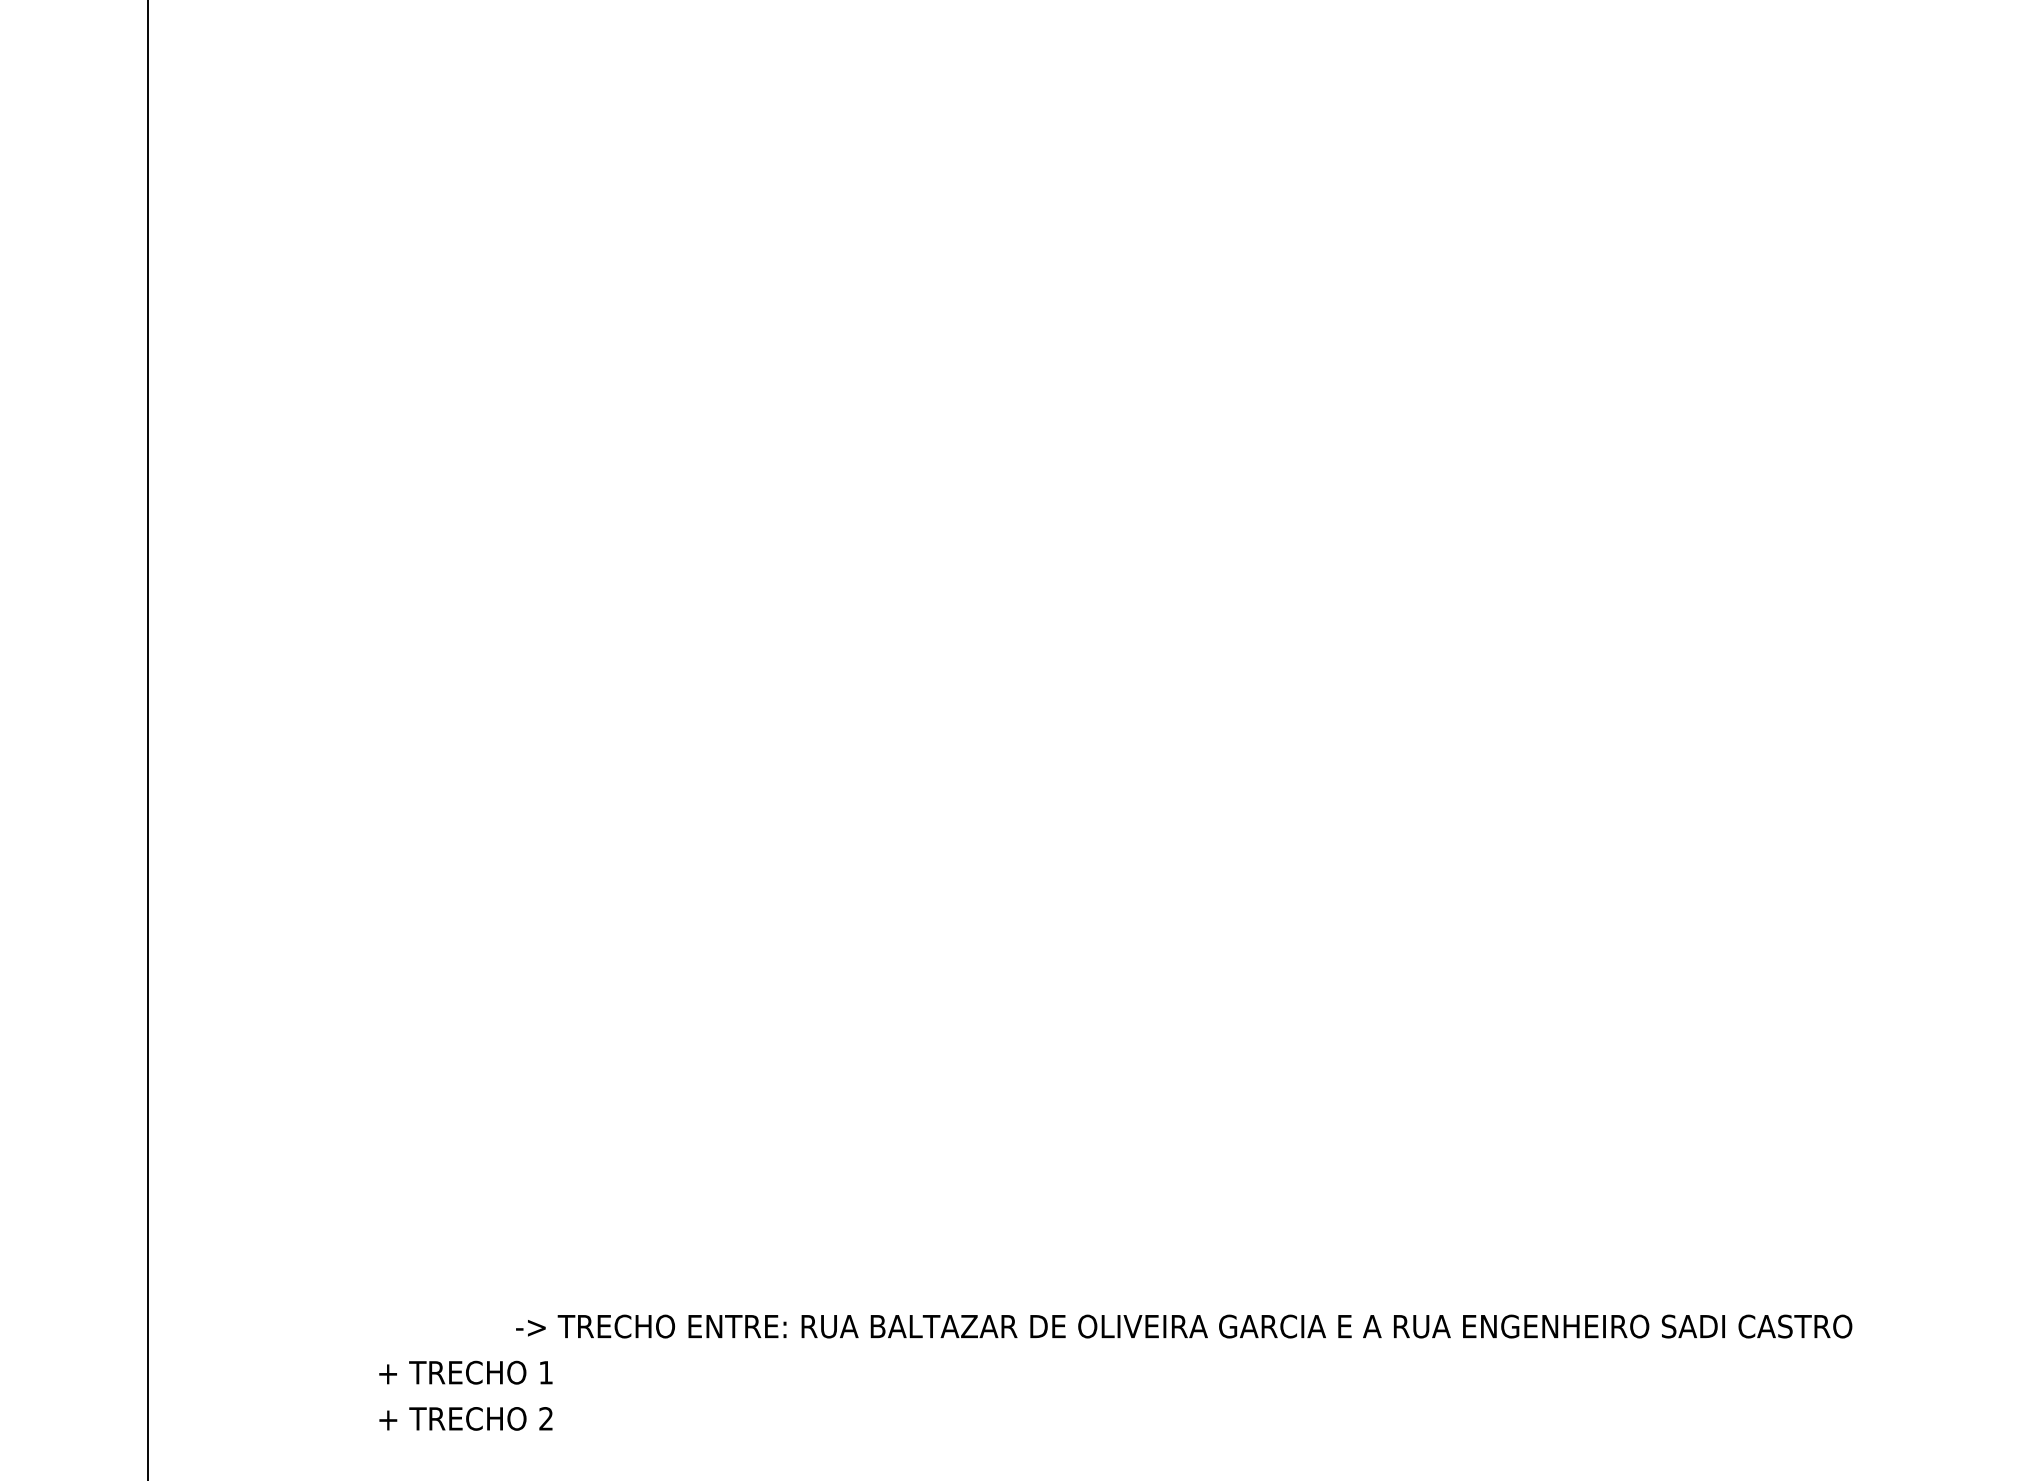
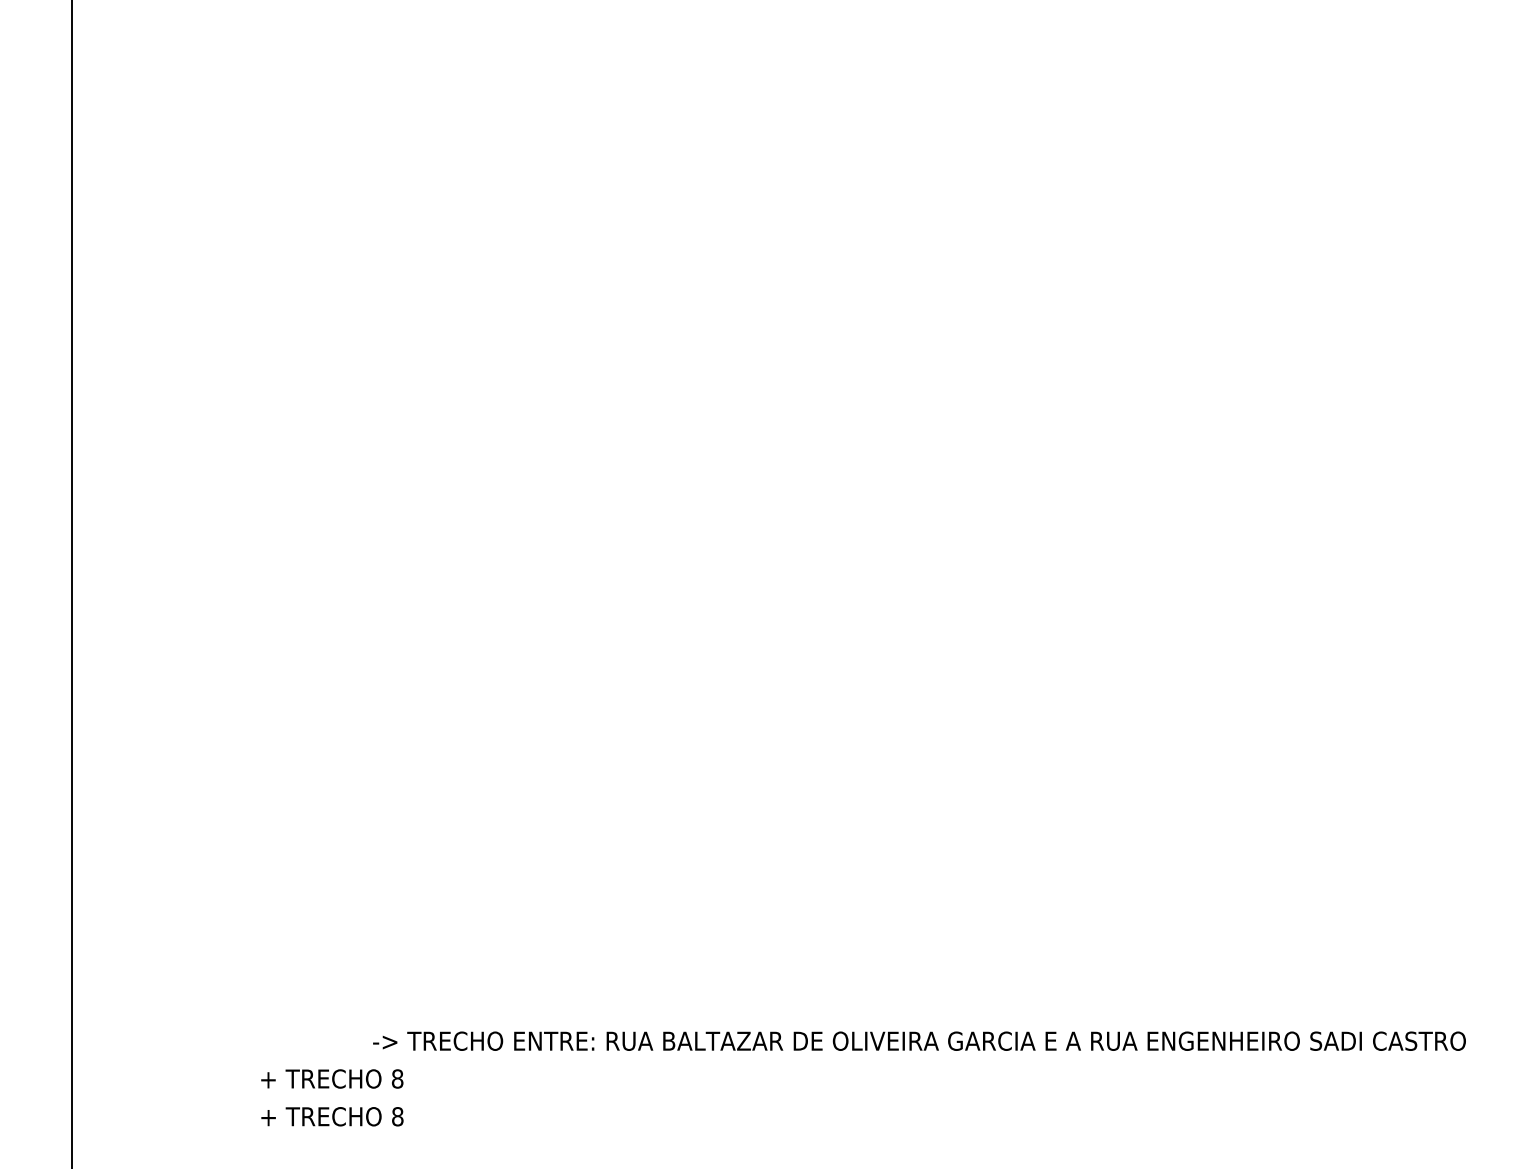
text: (546, 1372) -> (397, 1078), 1 -> 8
text: (546, 1418) -> (397, 1116), 2 -> 8

